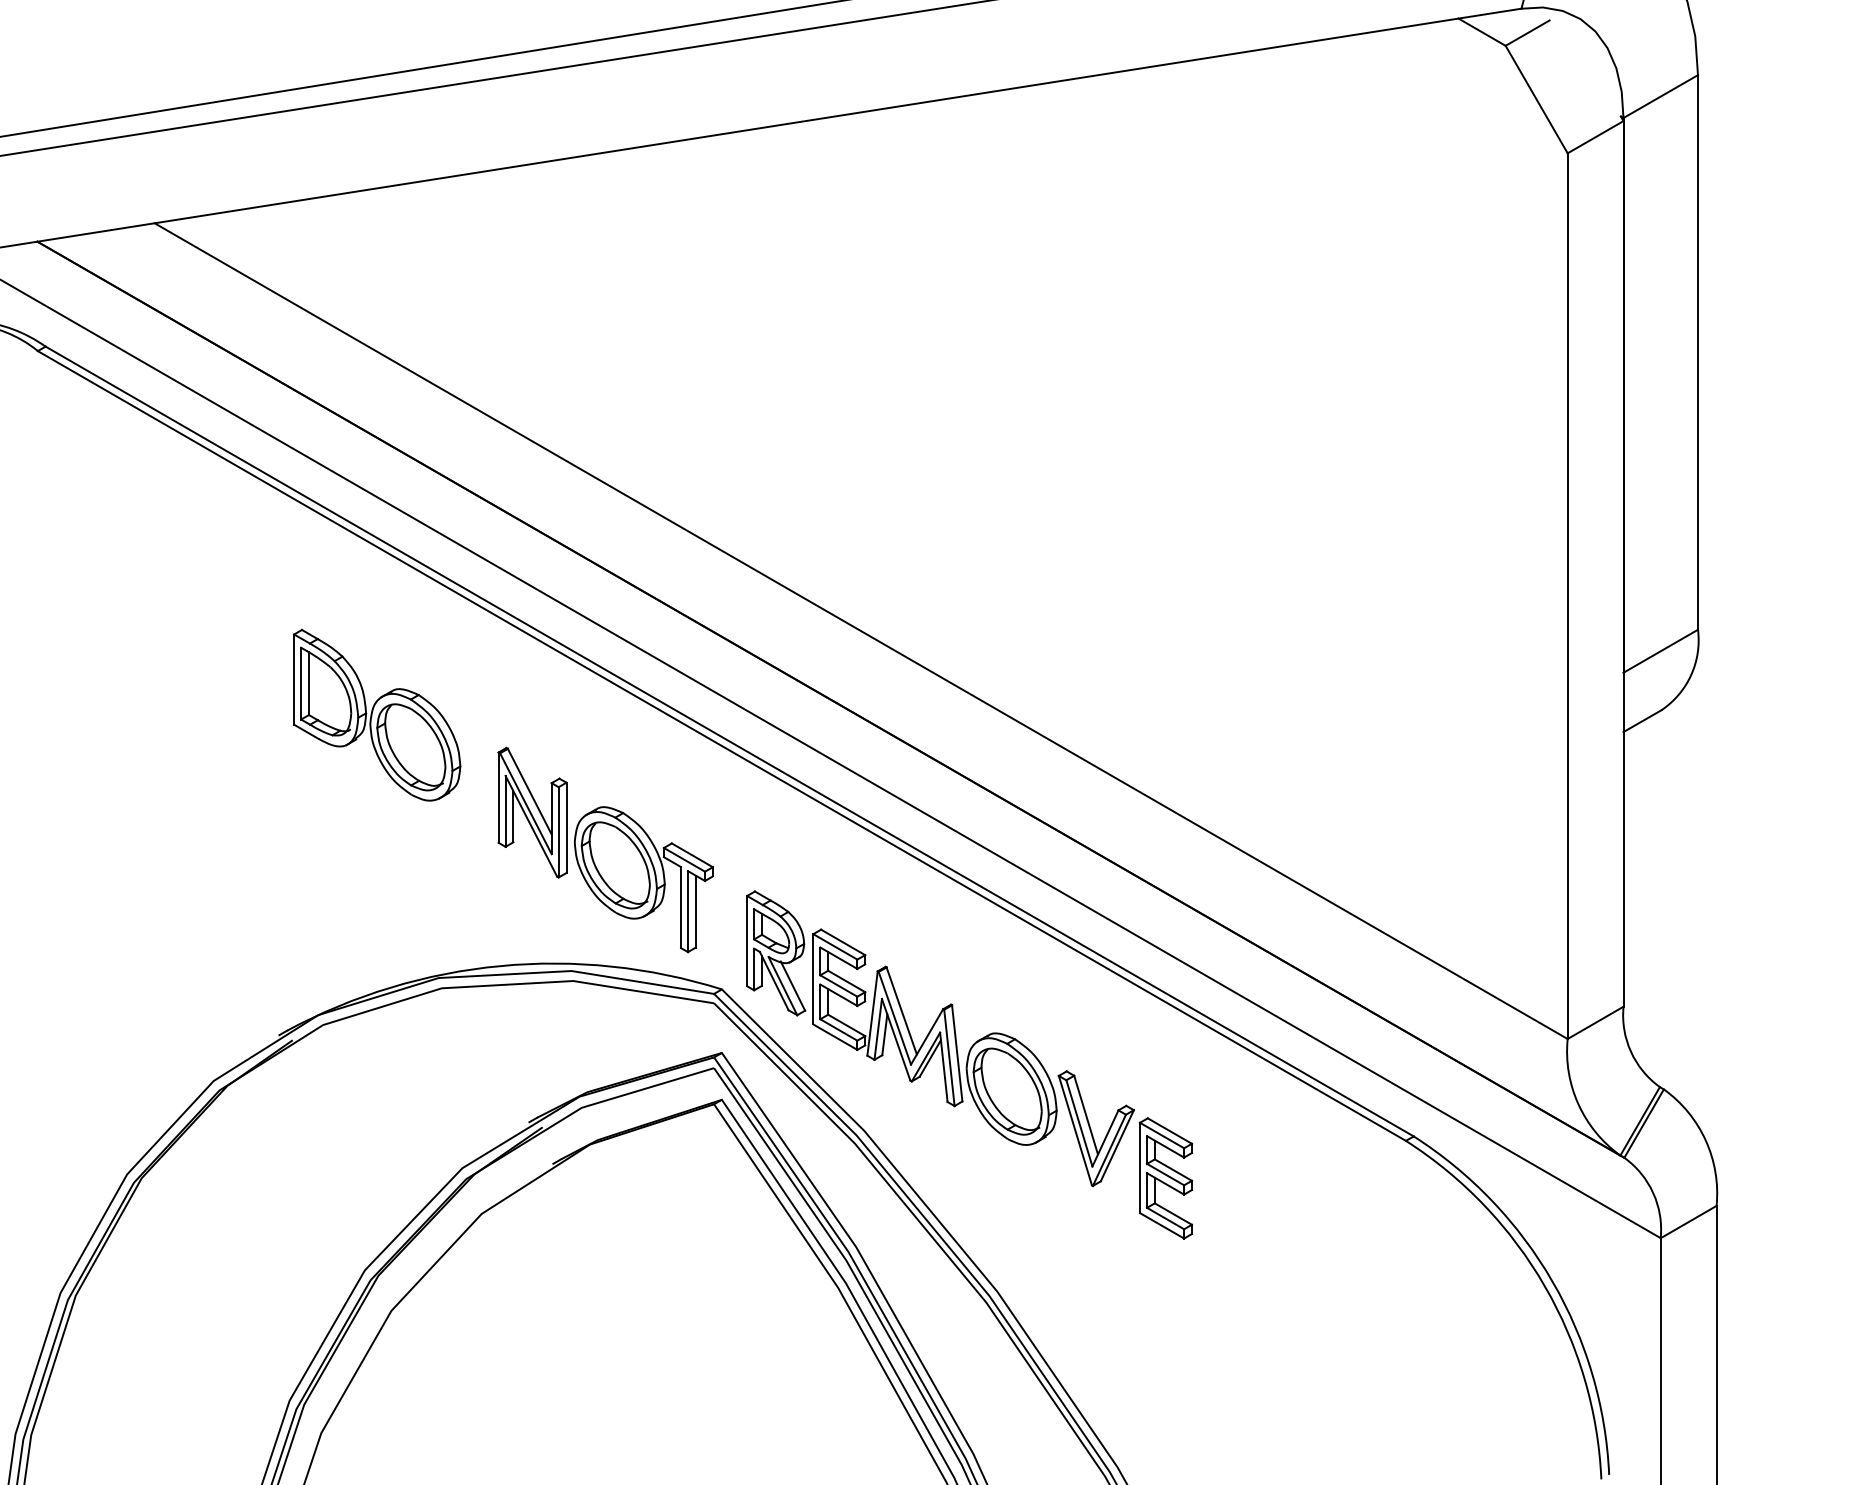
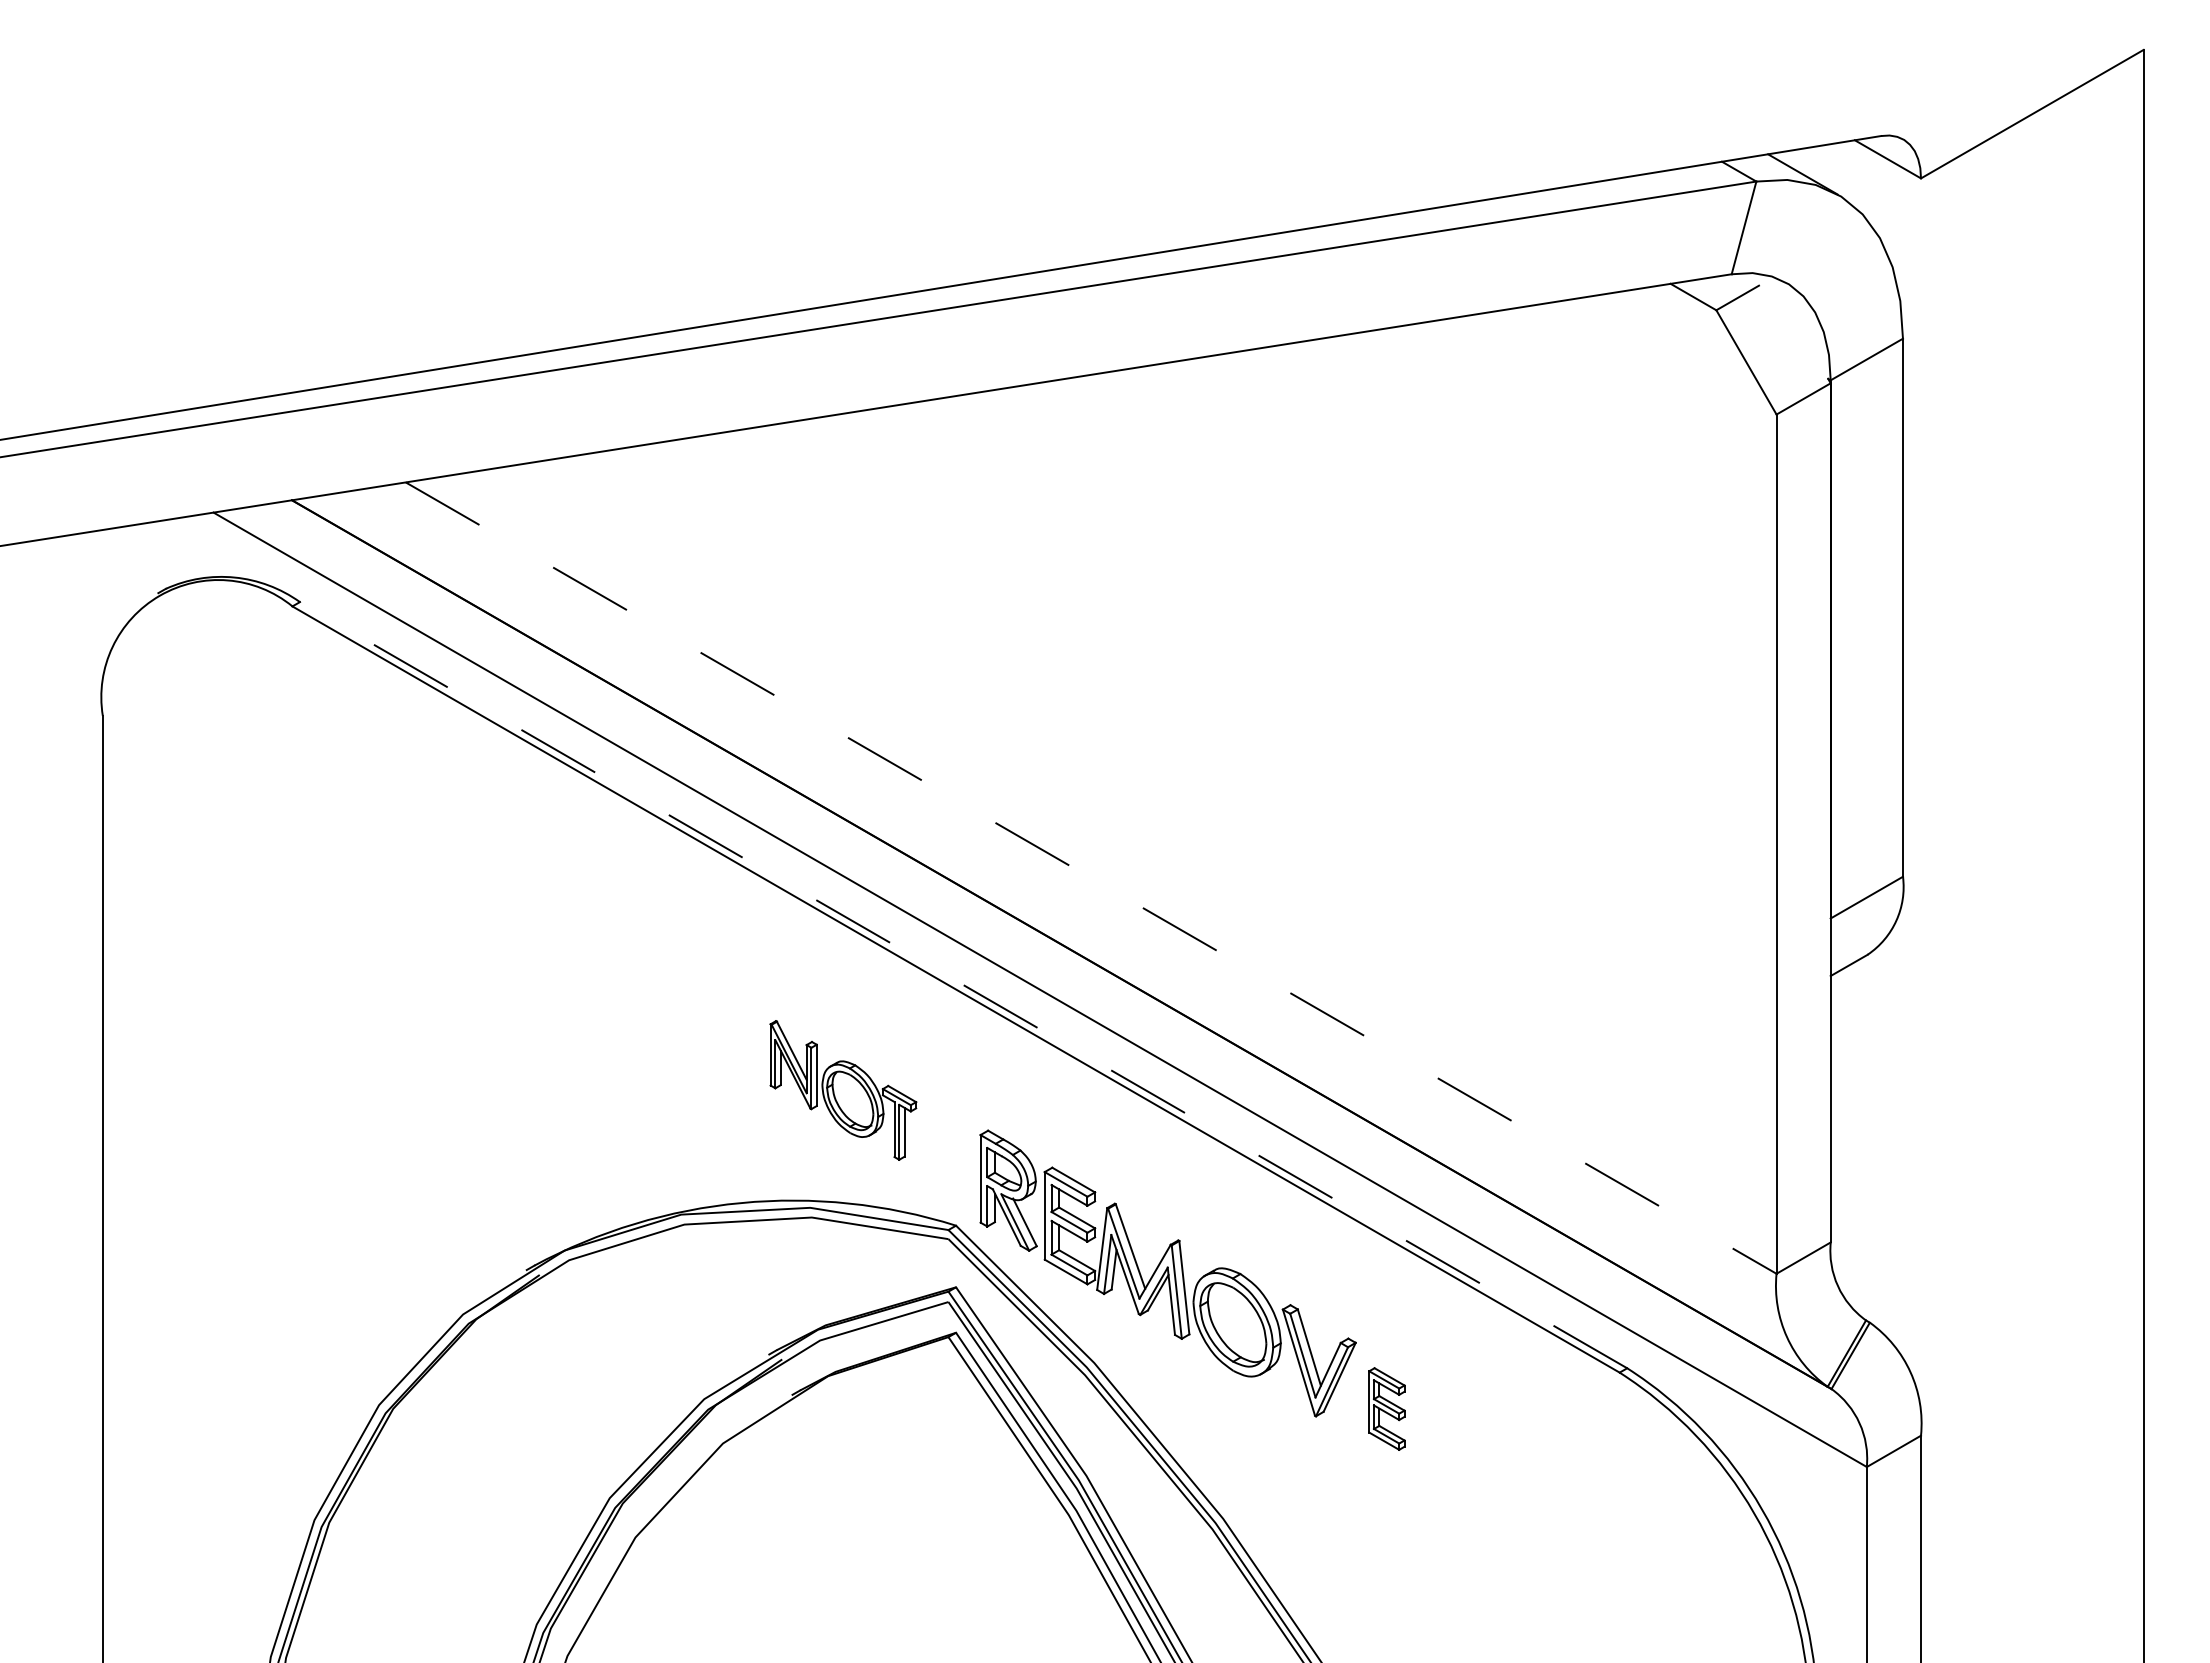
line: (861, 631) -> (1091, 878), solid -> dashed
part: (377, 715) -> (621, 959), removed
line: (729, 740) -> (963, 984), solid -> dashed
part: (605, 850) -> (843, 1090), size x0.7
part: (1165, 1177) -> (1386, 1408), size x0.7

